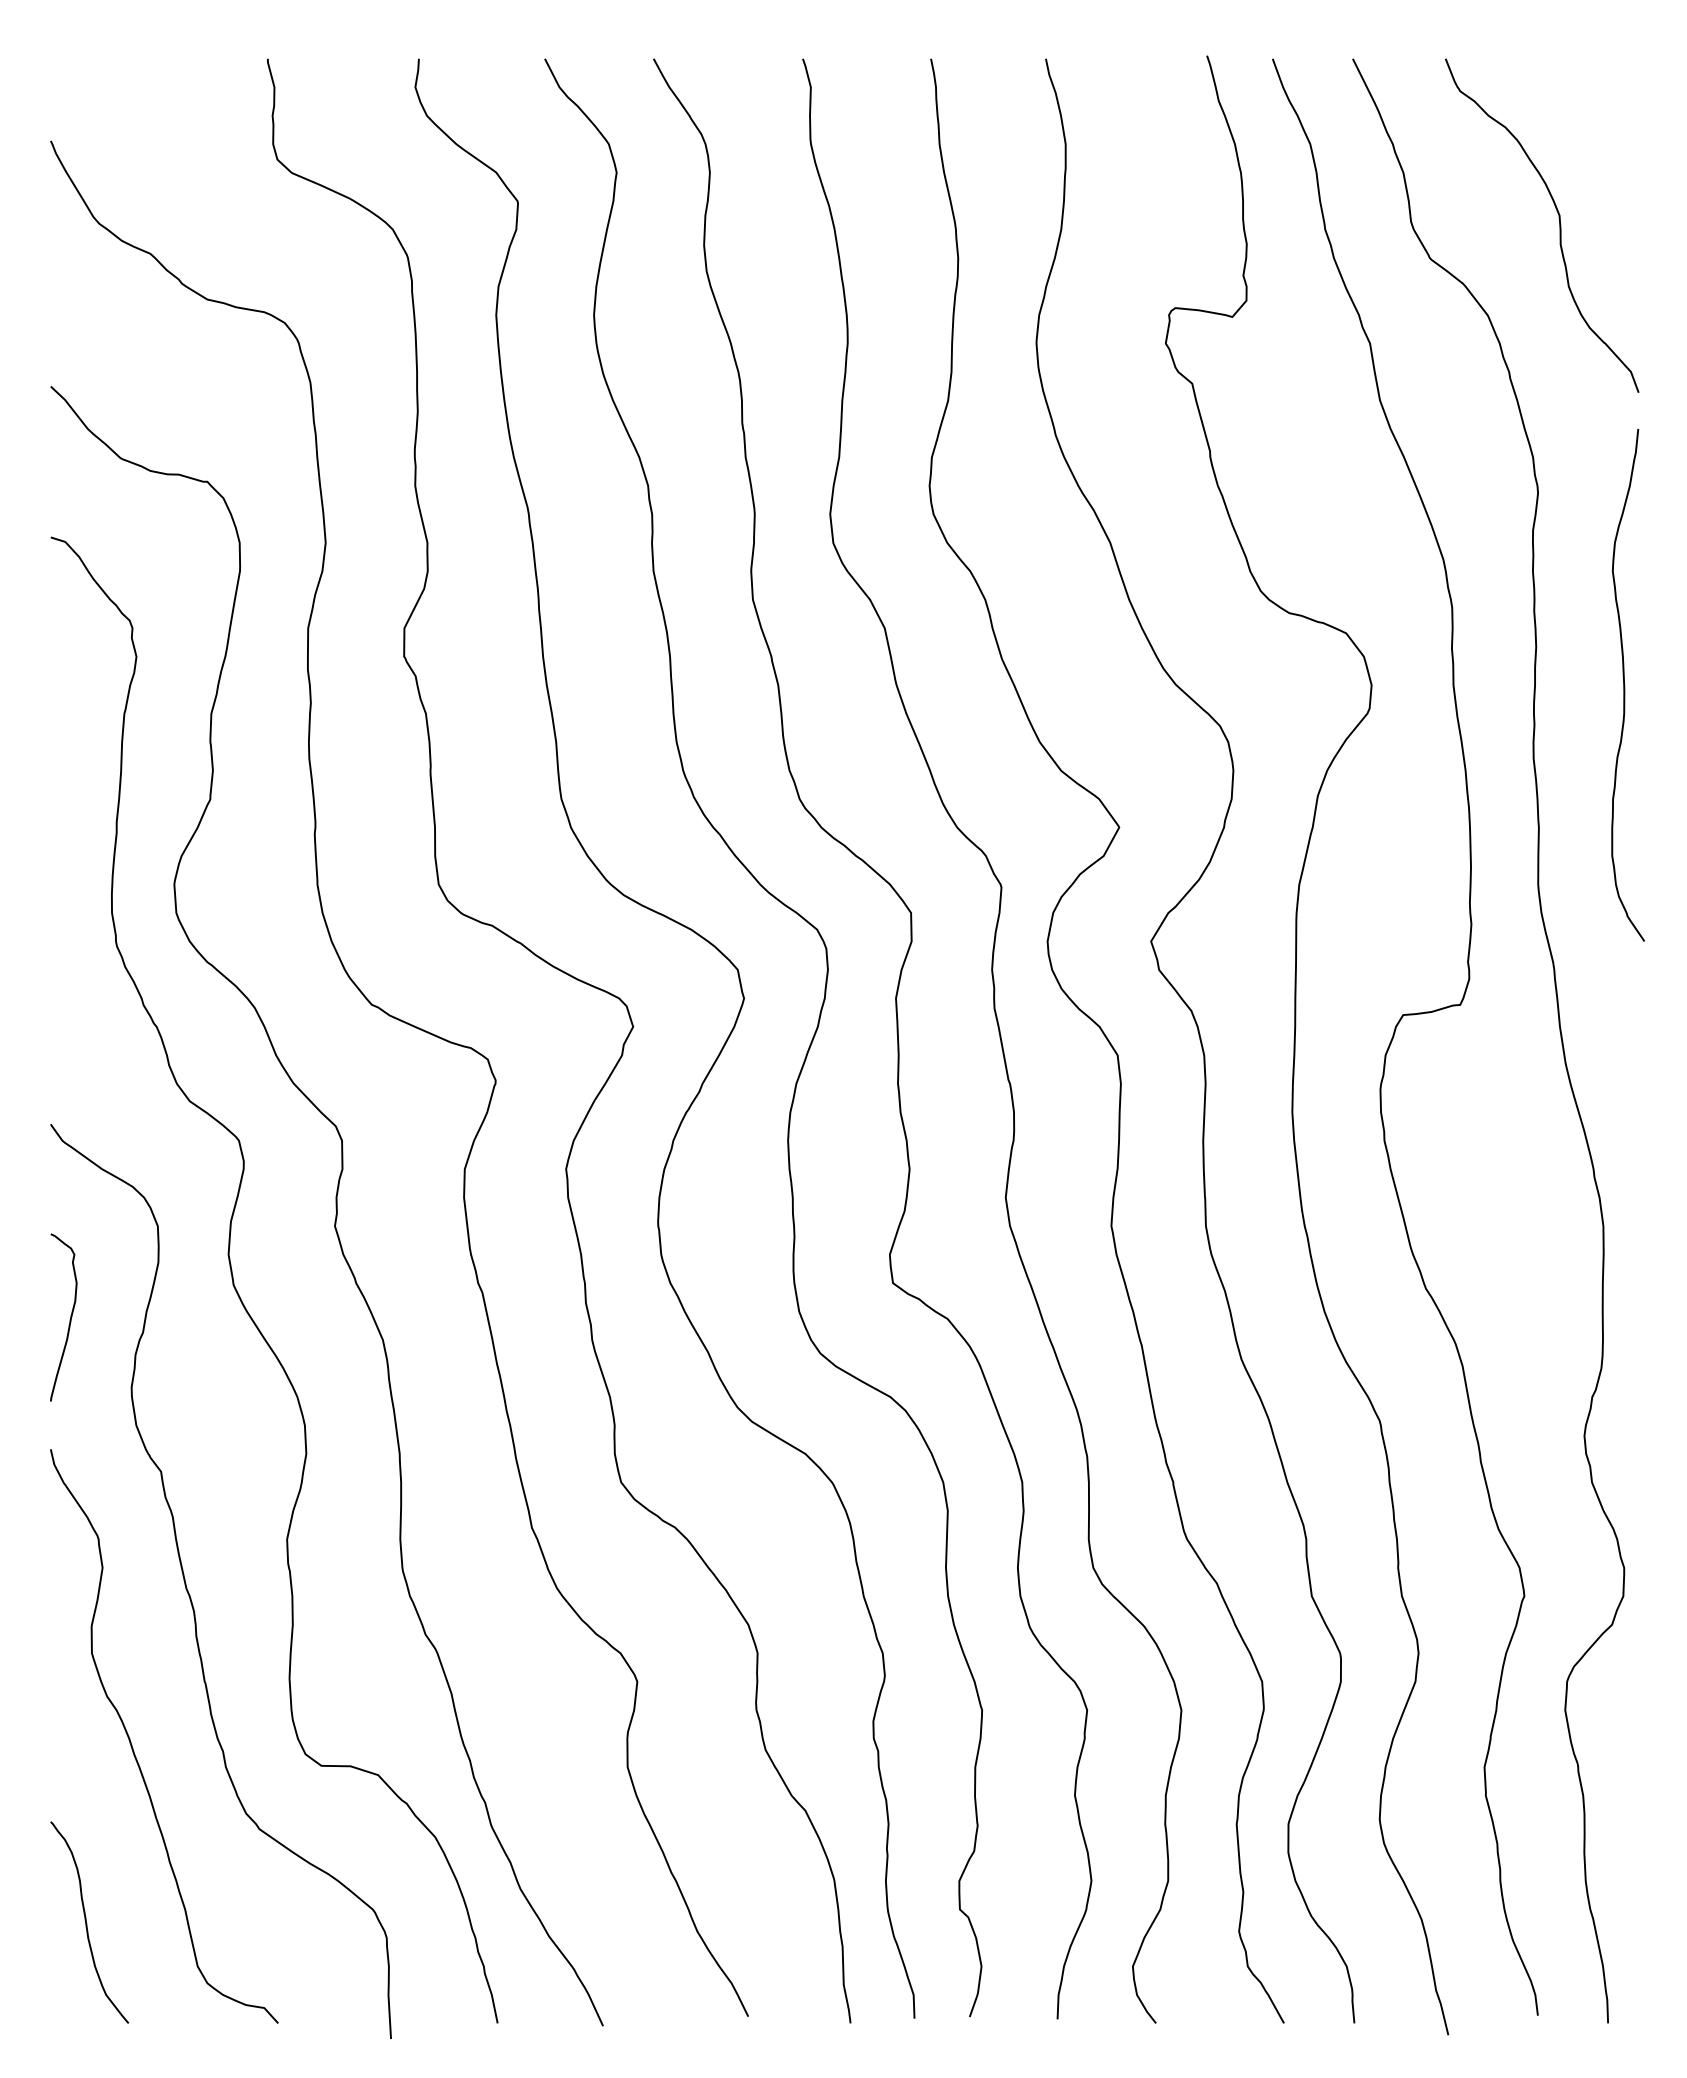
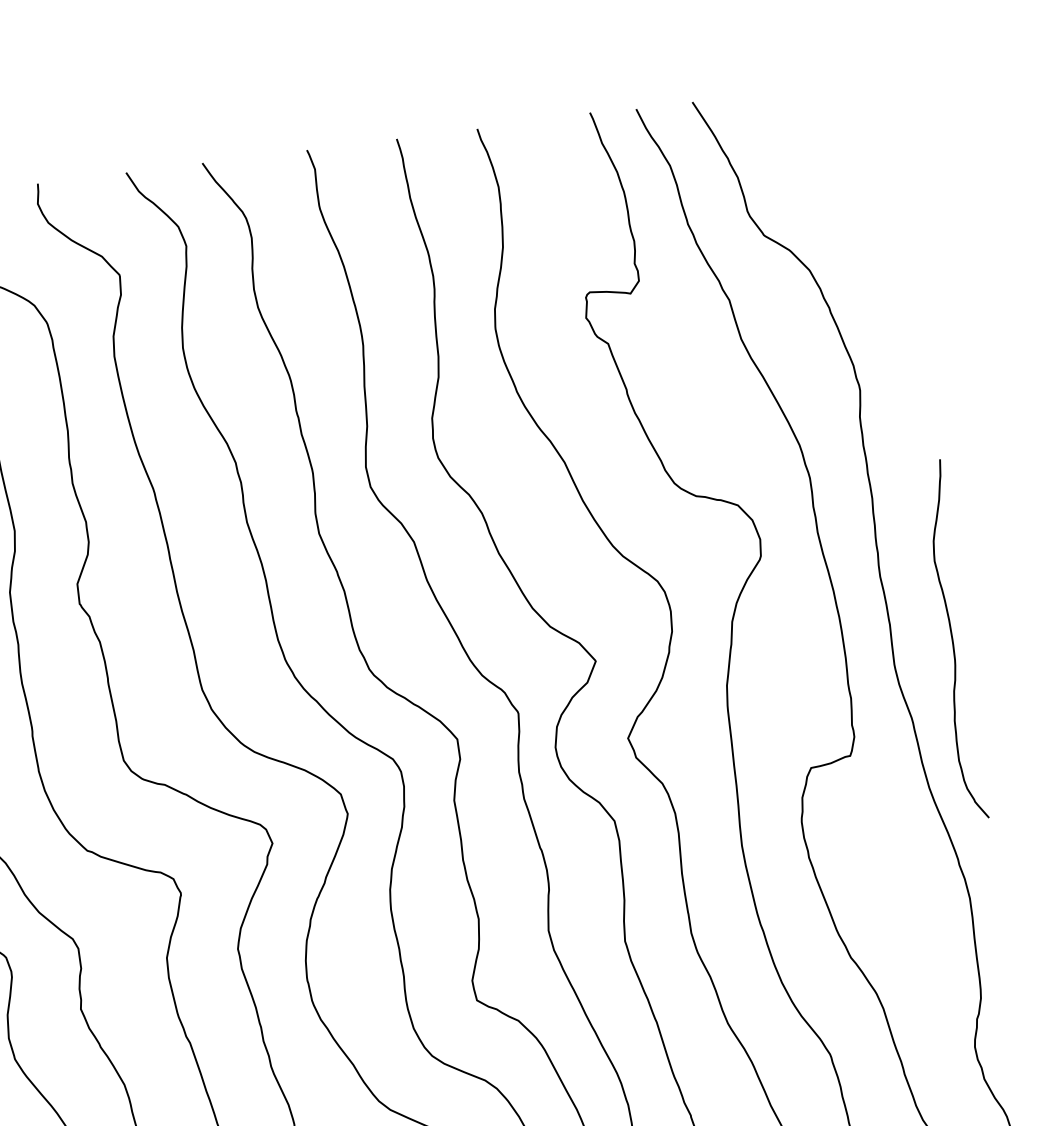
curve: (1559, 225) -> (851, 200), removed
curve: (1625, 685) -> (953, 640), moved

